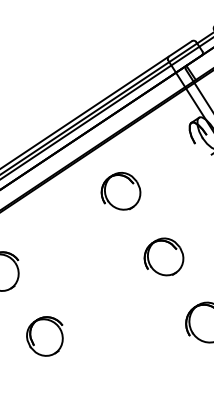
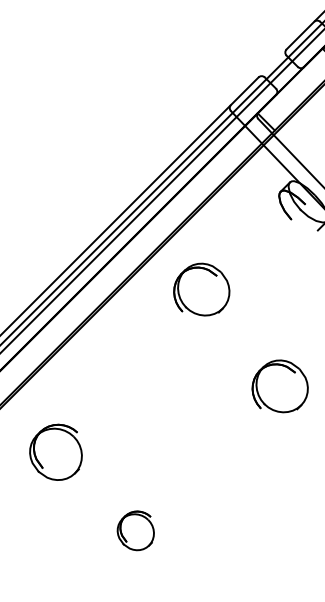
part: (121, 190) -> (201, 289), moved
part: (44, 335) -> (135, 530), size x0.7

